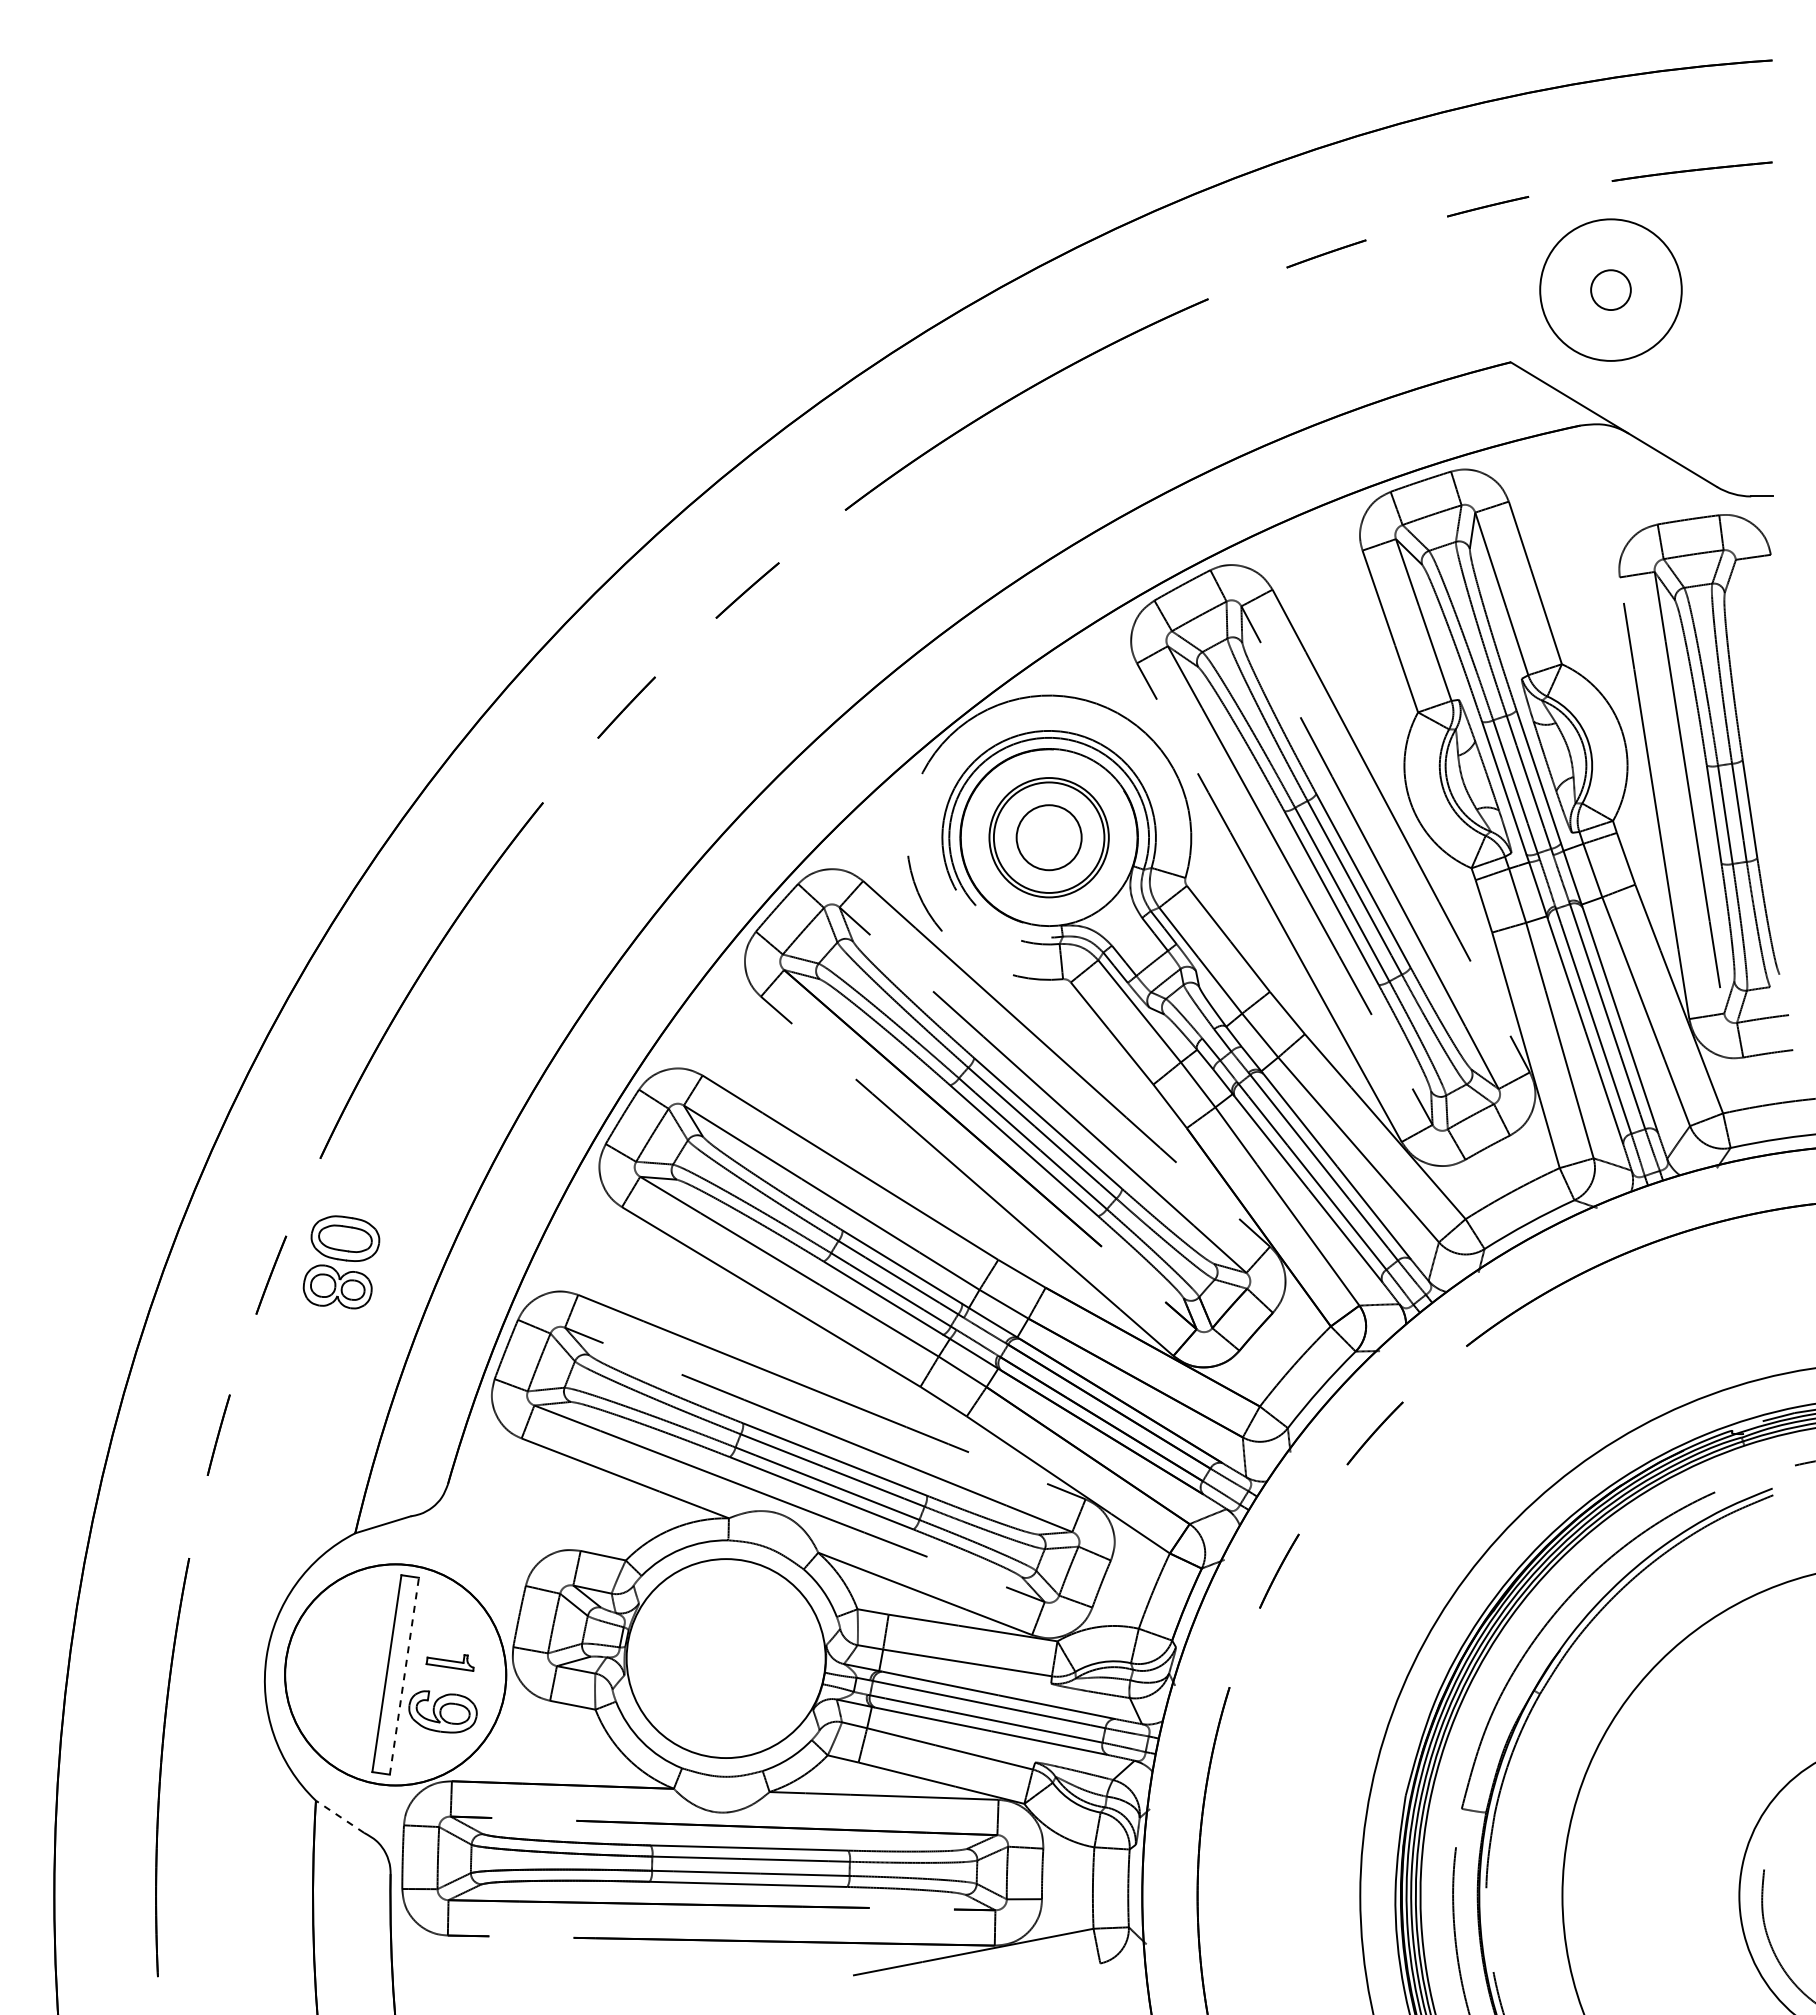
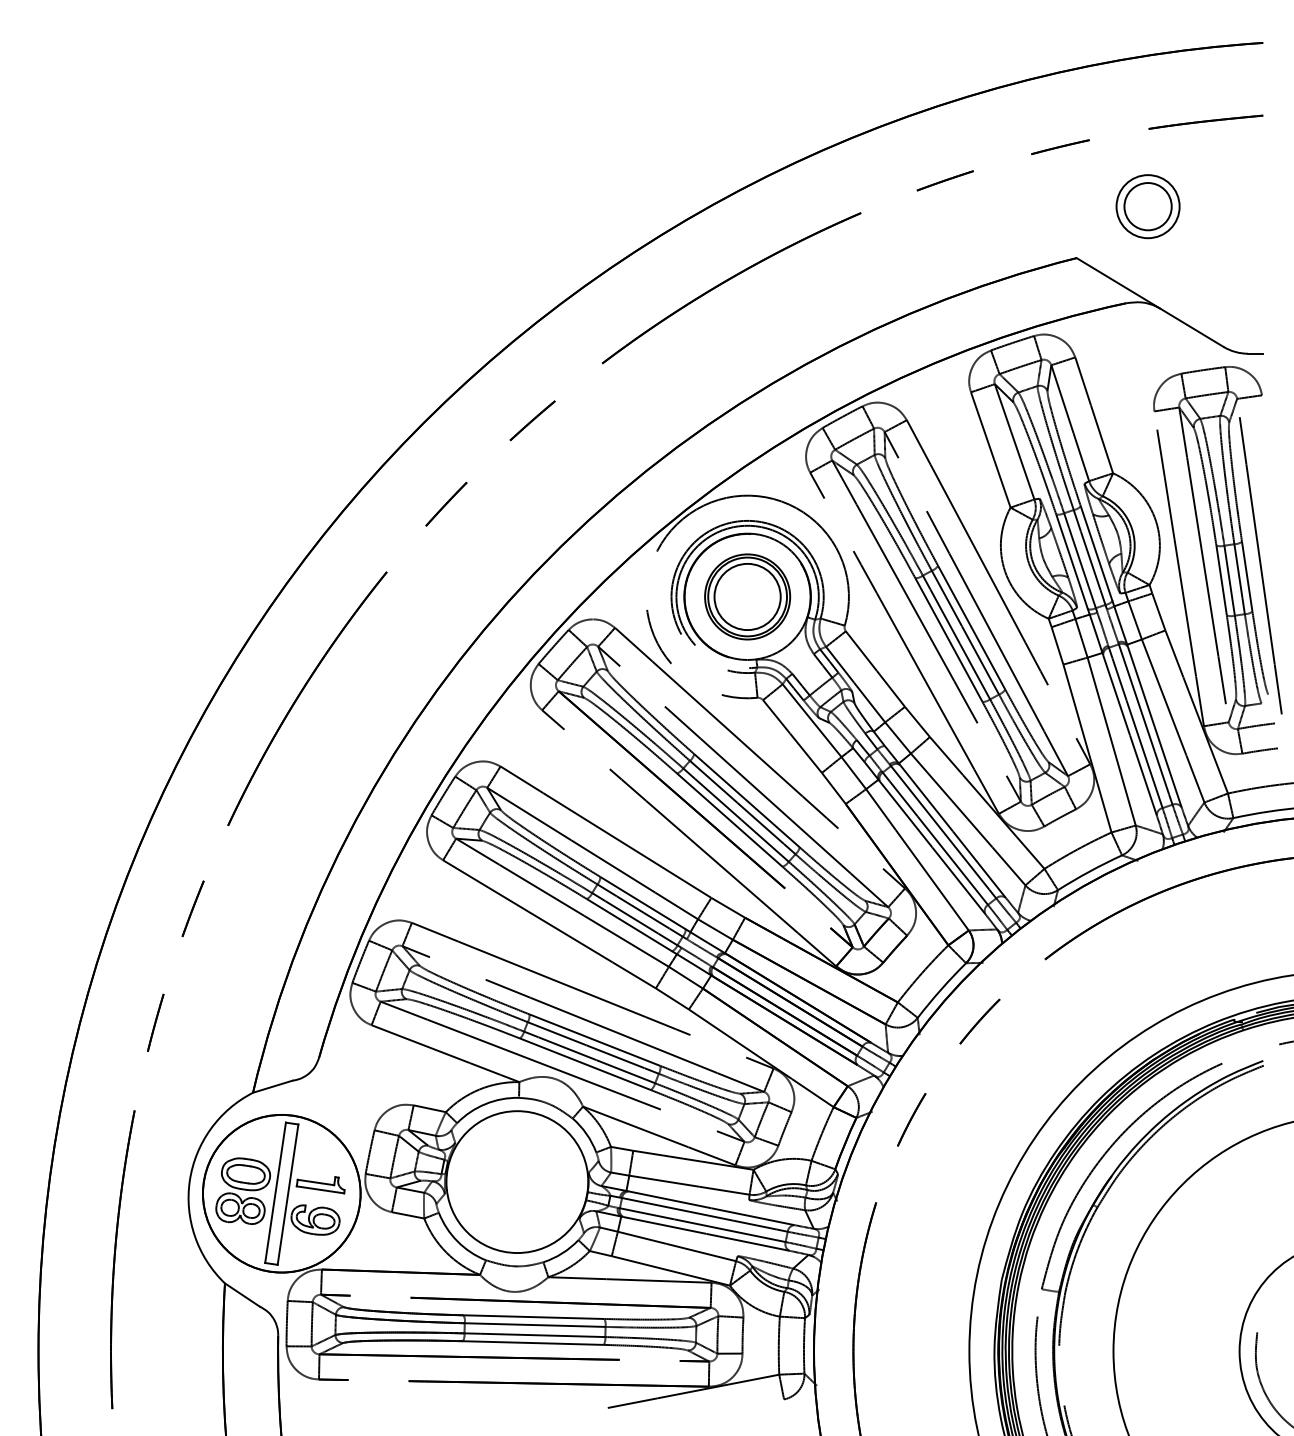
circle: (1610, 289) -> (1147, 206), size x0.62
circle: (1610, 289) -> (1147, 206), size x1.67
line: (1768, 793) -> (1260, 565), added
circle: (1048, 837) -> (747, 596), size x1.43
part: (341, 1262) -> (243, 1191), moved
part: (449, 1662) -> (320, 1184), size x1.43
line: (404, 1676) -> (288, 1194), dashed -> solid
line: (340, 1816) -> (242, 1294), dashed -> solid

